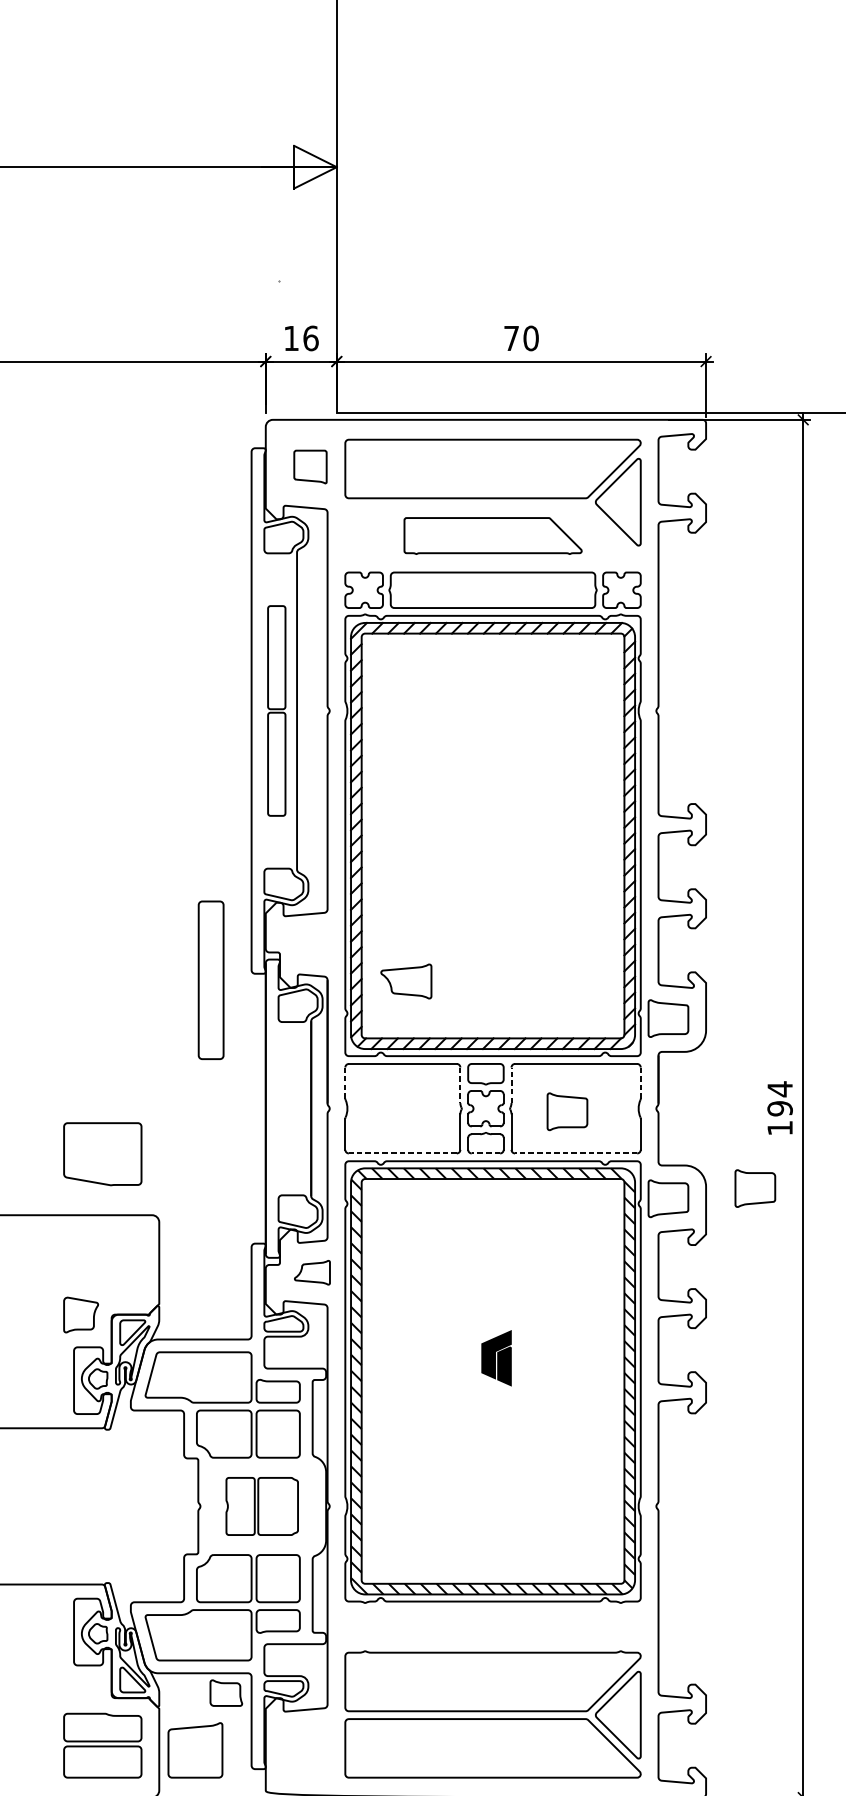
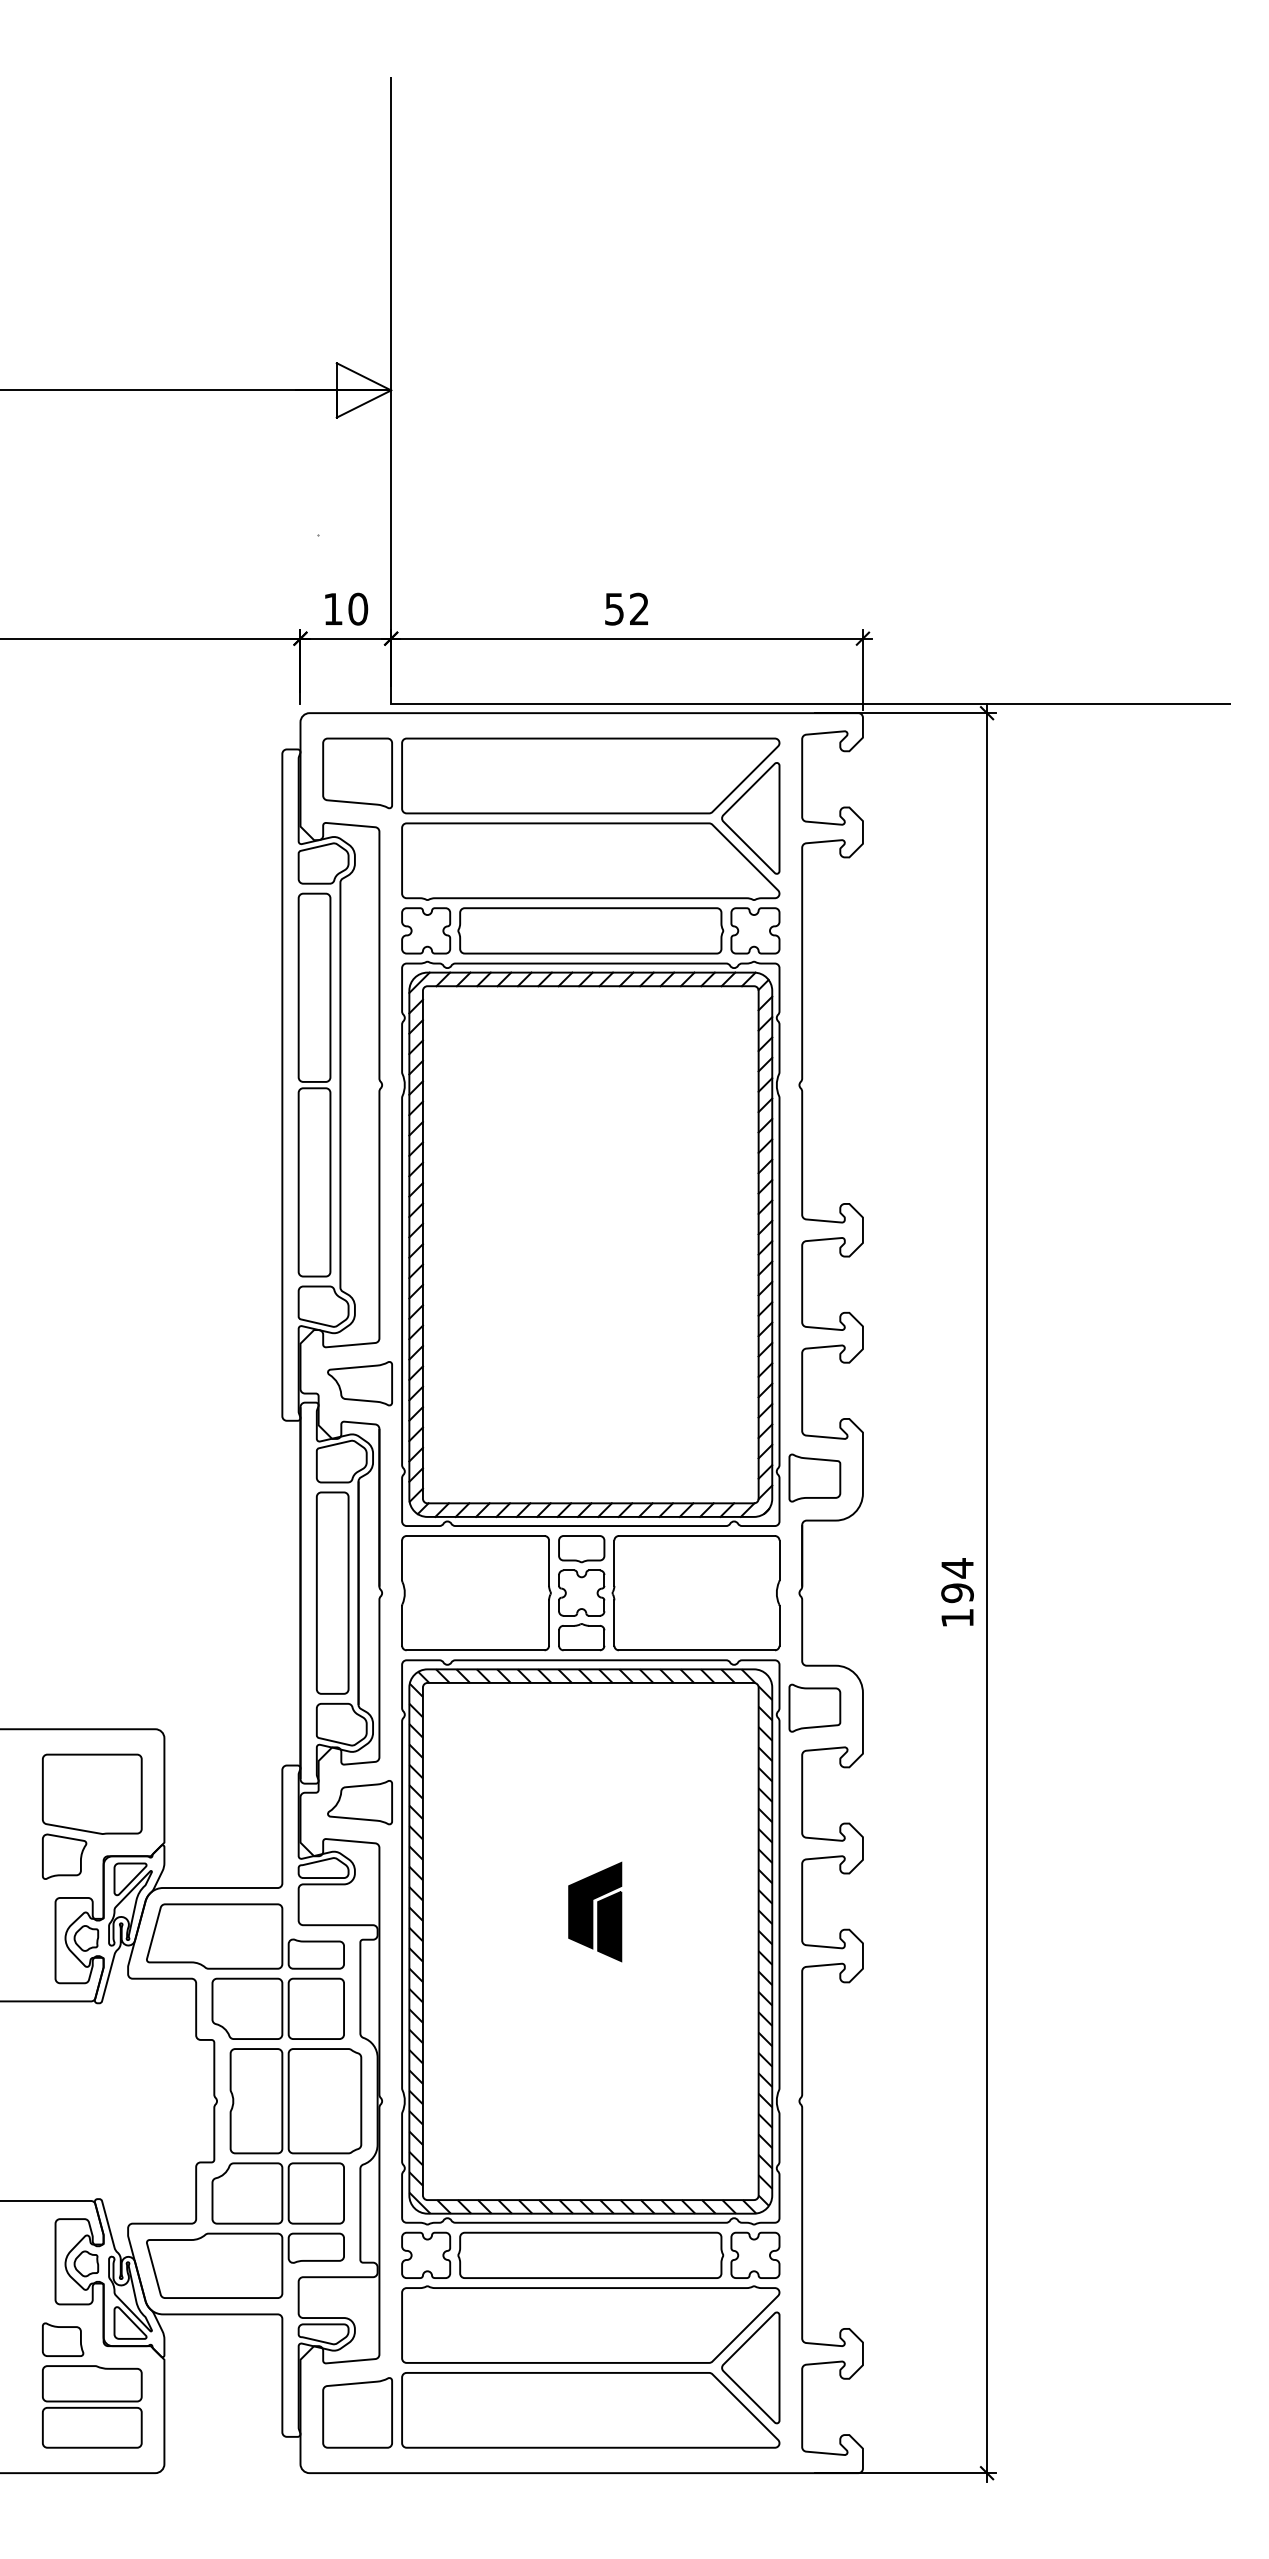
text: (311, 337) -> (358, 608), 16 -> 10
text: (521, 337) -> (627, 608), 70 -> 52
part: (310, 467) -> (357, 773), size x1.67
part: (492, 535) -> (590, 861), size x1.67
part: (276, 710) -> (314, 1084), size x1.43
part: (211, 979) -> (332, 1592), moved
part: (405, 981) -> (359, 1383), moved
line: (345, 1083) -> (402, 1560), dashed -> solid
line: (640, 1083) -> (779, 1560), dashed -> solid
line: (460, 1085) -> (549, 1563), dashed -> solid
line: (511, 1085) -> (614, 1563), dashed -> solid
part: (567, 1111) -> (685, 1596), removed
part: (102, 1153) -> (92, 1793), moved
line: (402, 1153) -> (475, 1650), dashed -> solid
line: (485, 1153) -> (581, 1650), dashed -> solid
line: (575, 1153) -> (696, 1650), dashed -> solid
part: (755, 1188) -> (925, 1694), removed
part: (311, 1272) -> (359, 1802), size x1.43
part: (496, 1357) -> (595, 1911), size x1.43
part: (261, 1506) -> (295, 2101), size x1.43
part: (492, 1626) -> (590, 2254), added
part: (226, 1692) -> (63, 2339), moved
part: (195, 1750) -> (357, 2412), moved

